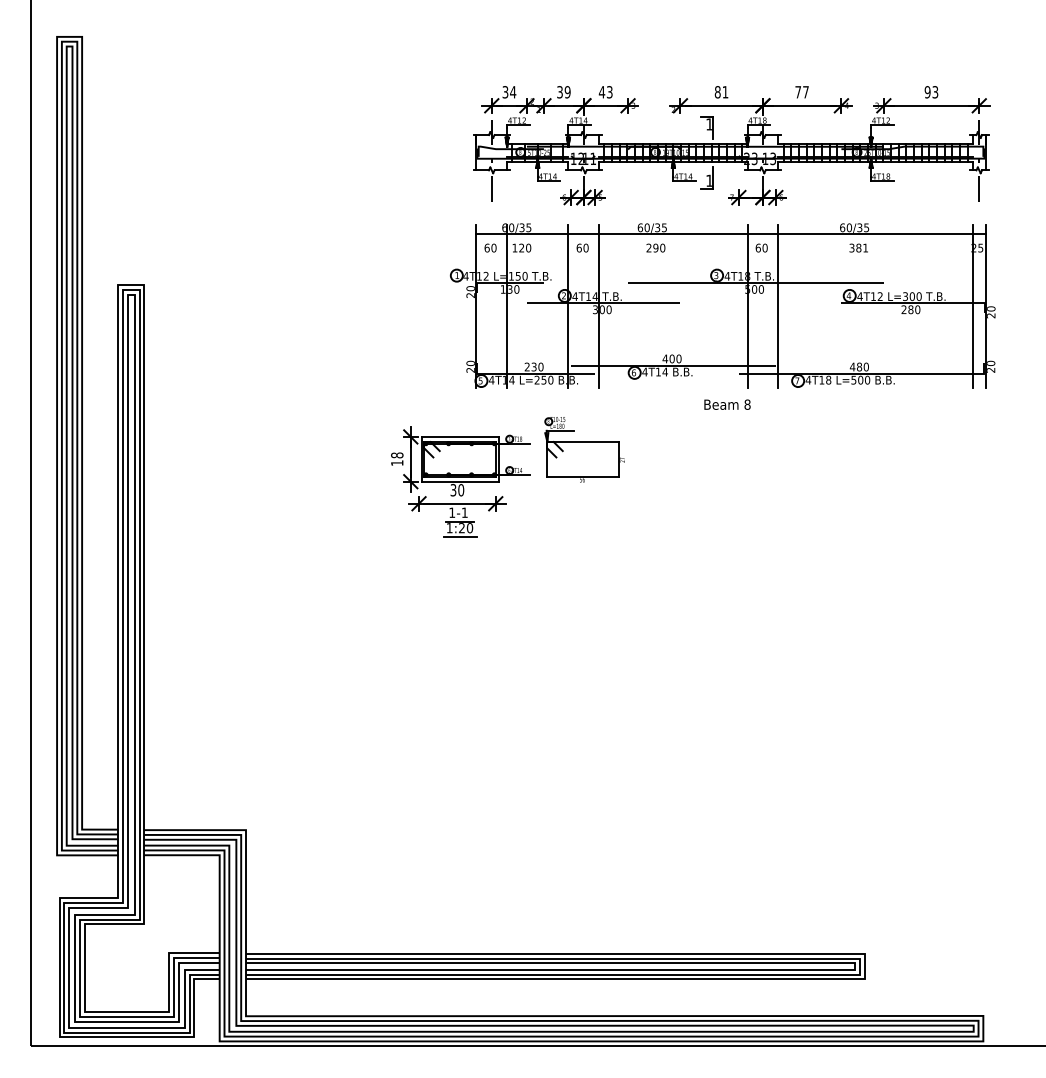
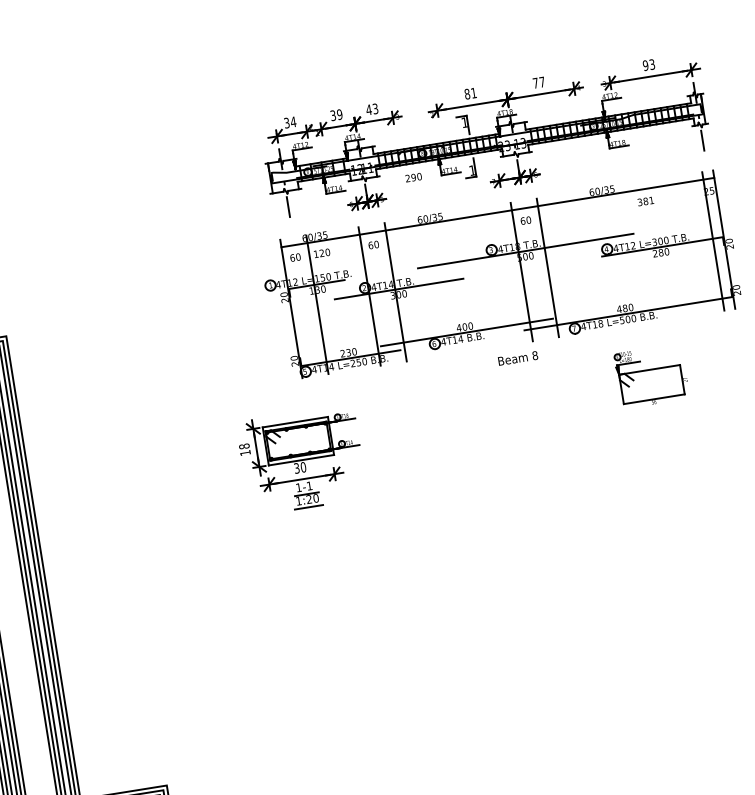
text: (655, 247) -> (413, 177), moved
text: (858, 247) -> (645, 200), moved
part: (584, 449) -> (651, 376), moved

